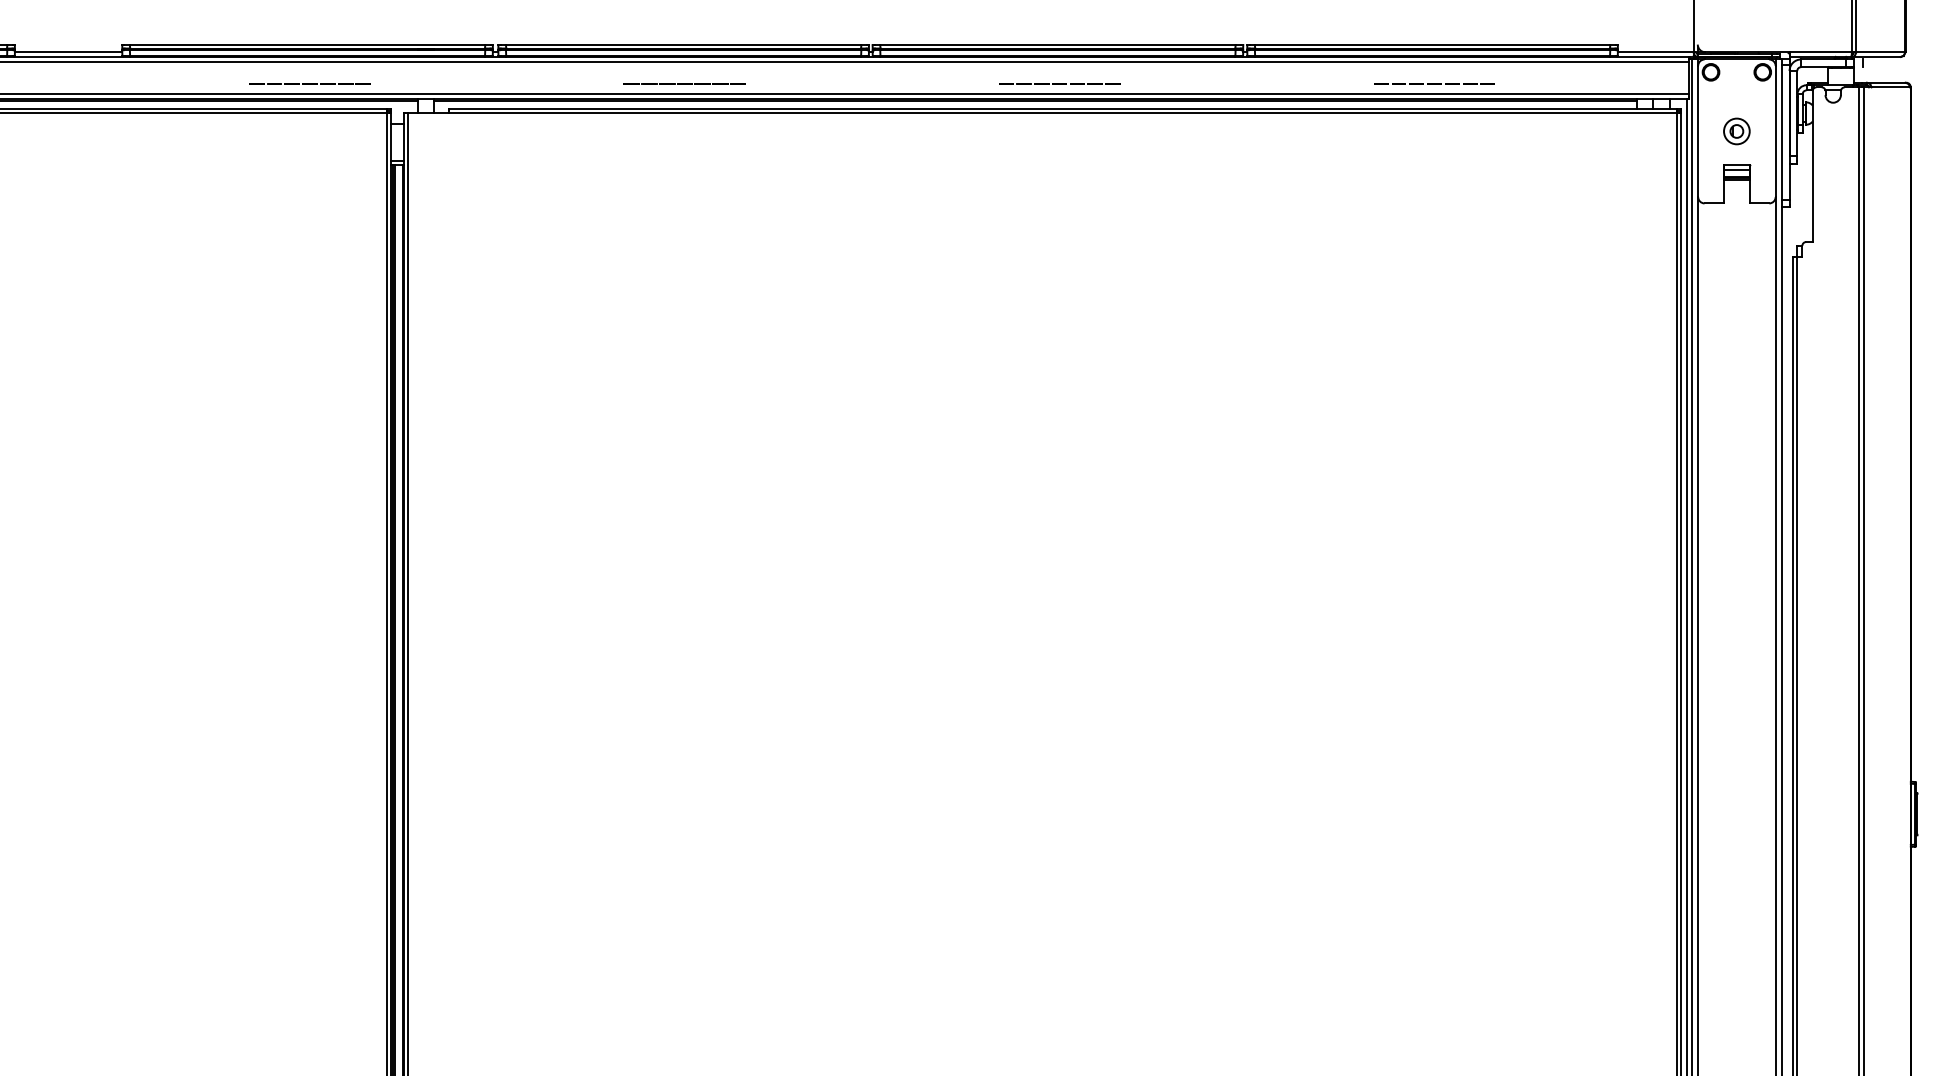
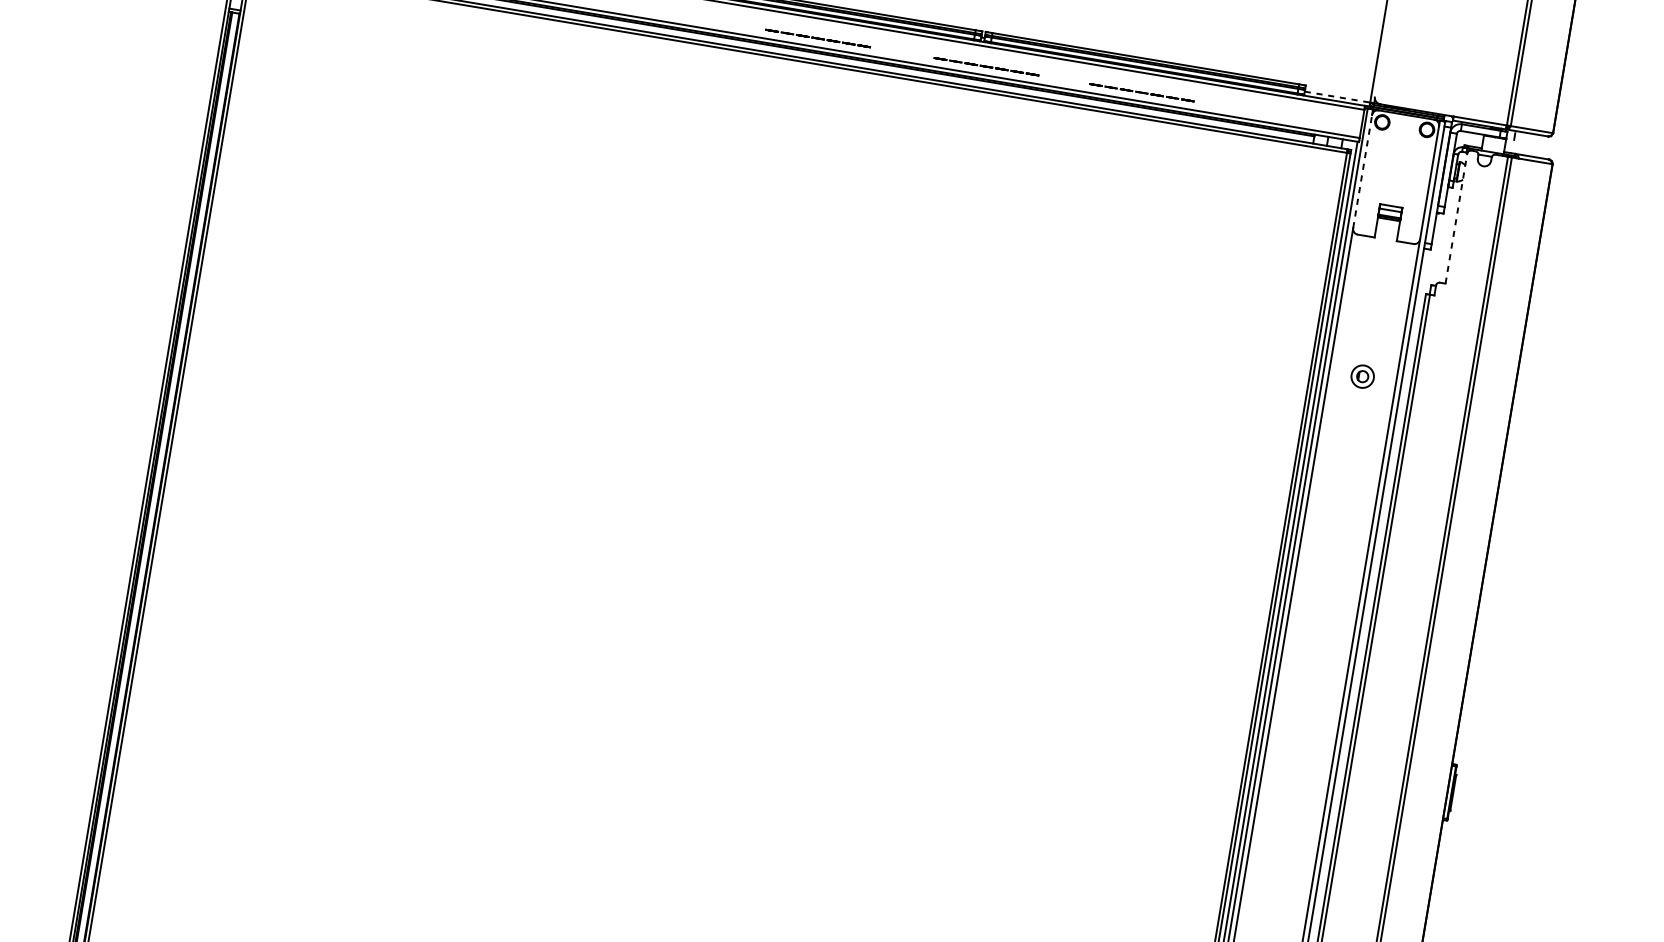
line: (1655, 52) -> (1337, 97), solid -> dashed
line: (1254, 83) -> (986, 66), added
line: (1698, 131) -> (1362, 171), solid -> dashed
part: (1736, 131) -> (1362, 376), moved
line: (1812, 166) -> (1456, 218), solid -> dashed

